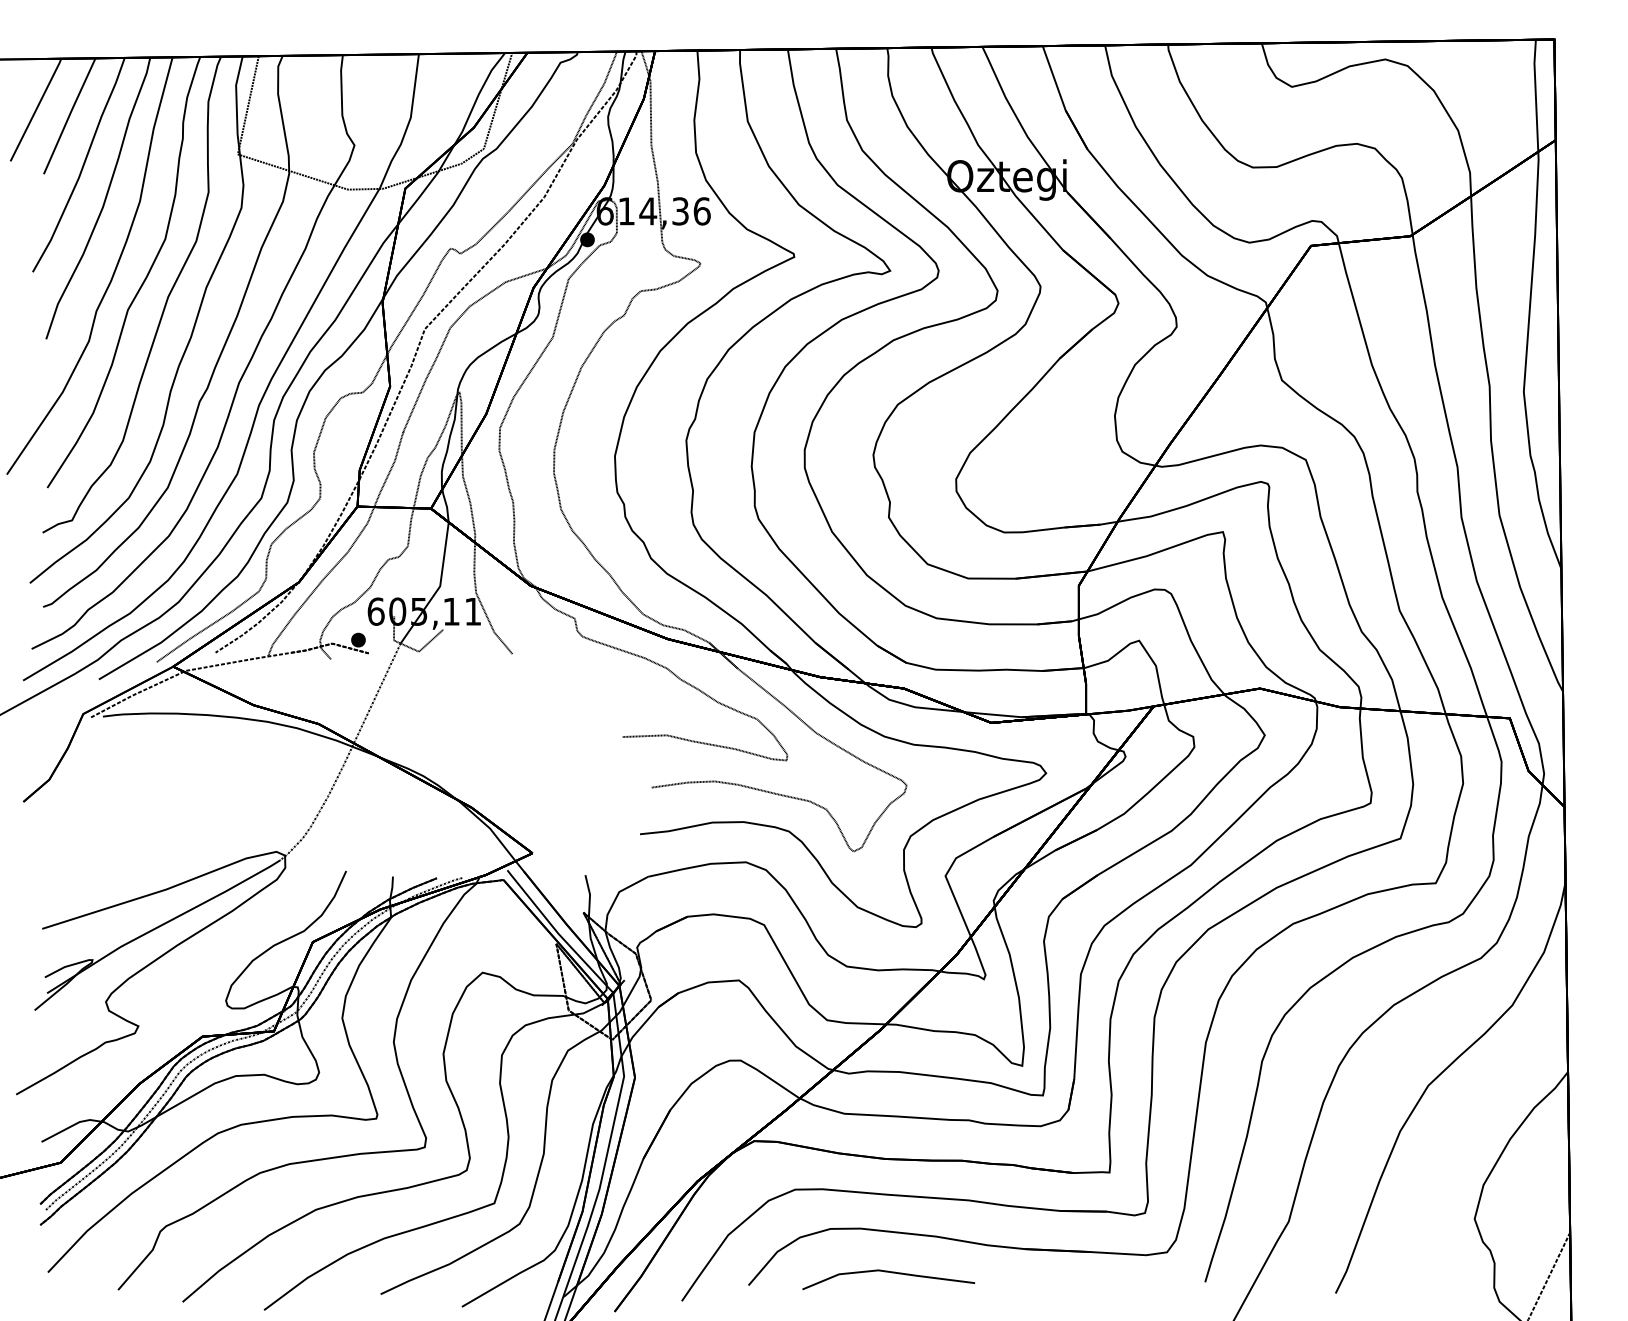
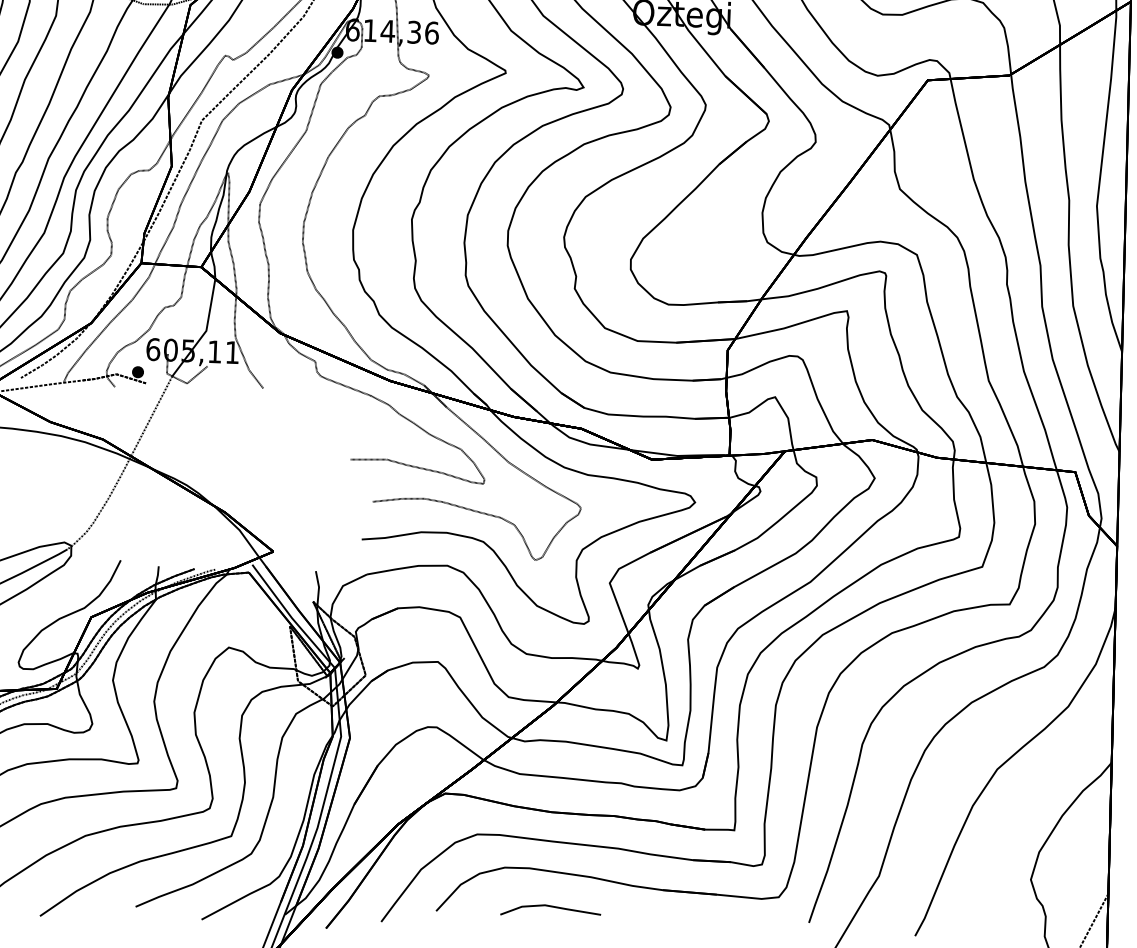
part: (888, 1279) -> (550, 910), size x0.71

